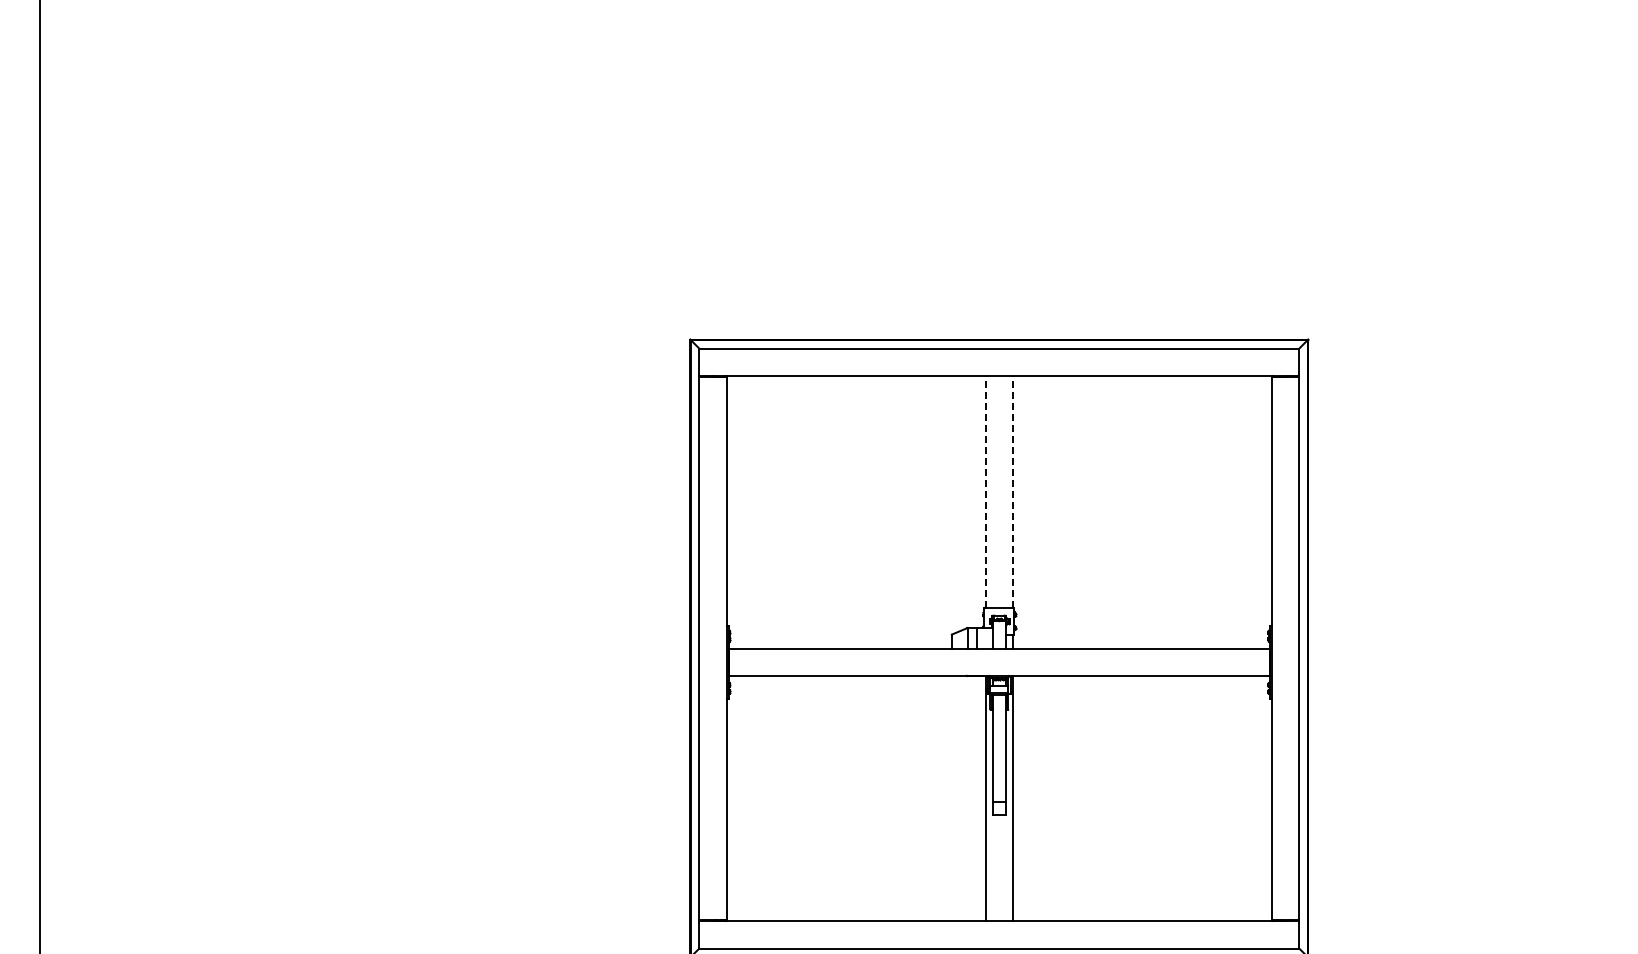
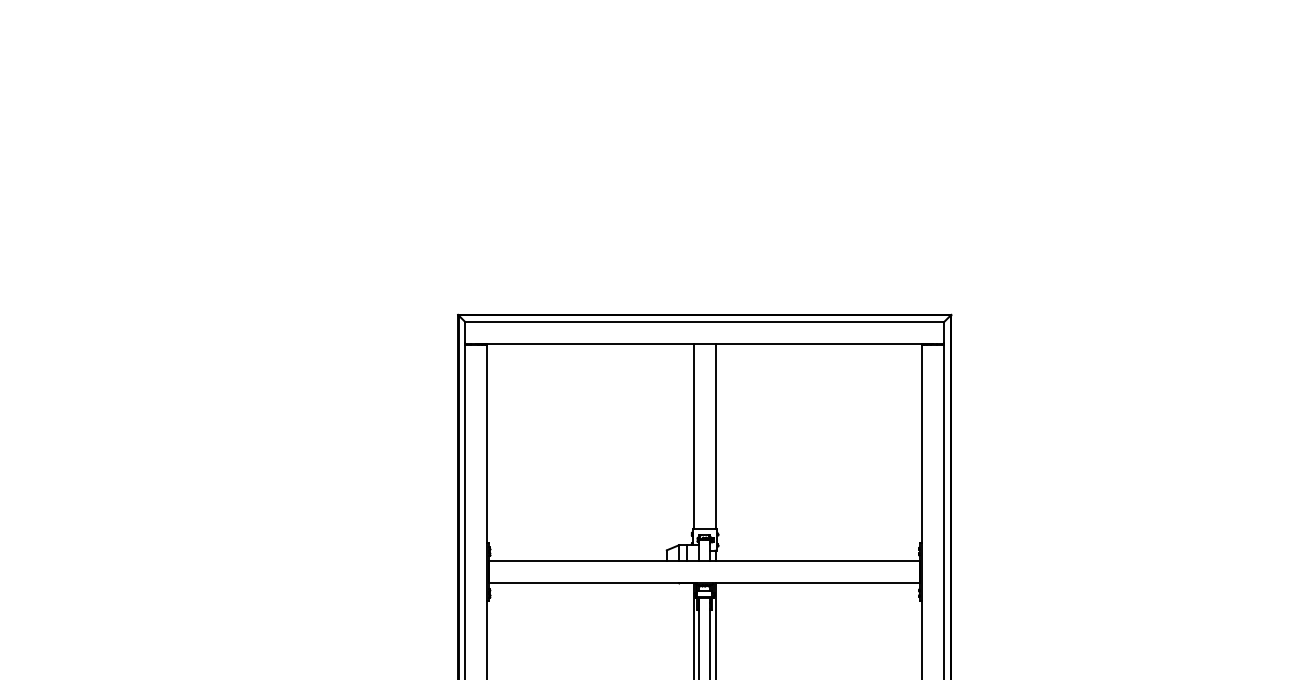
line: (985, 491) -> (693, 436), dashed -> solid
line: (1012, 491) -> (715, 436), dashed -> solid

